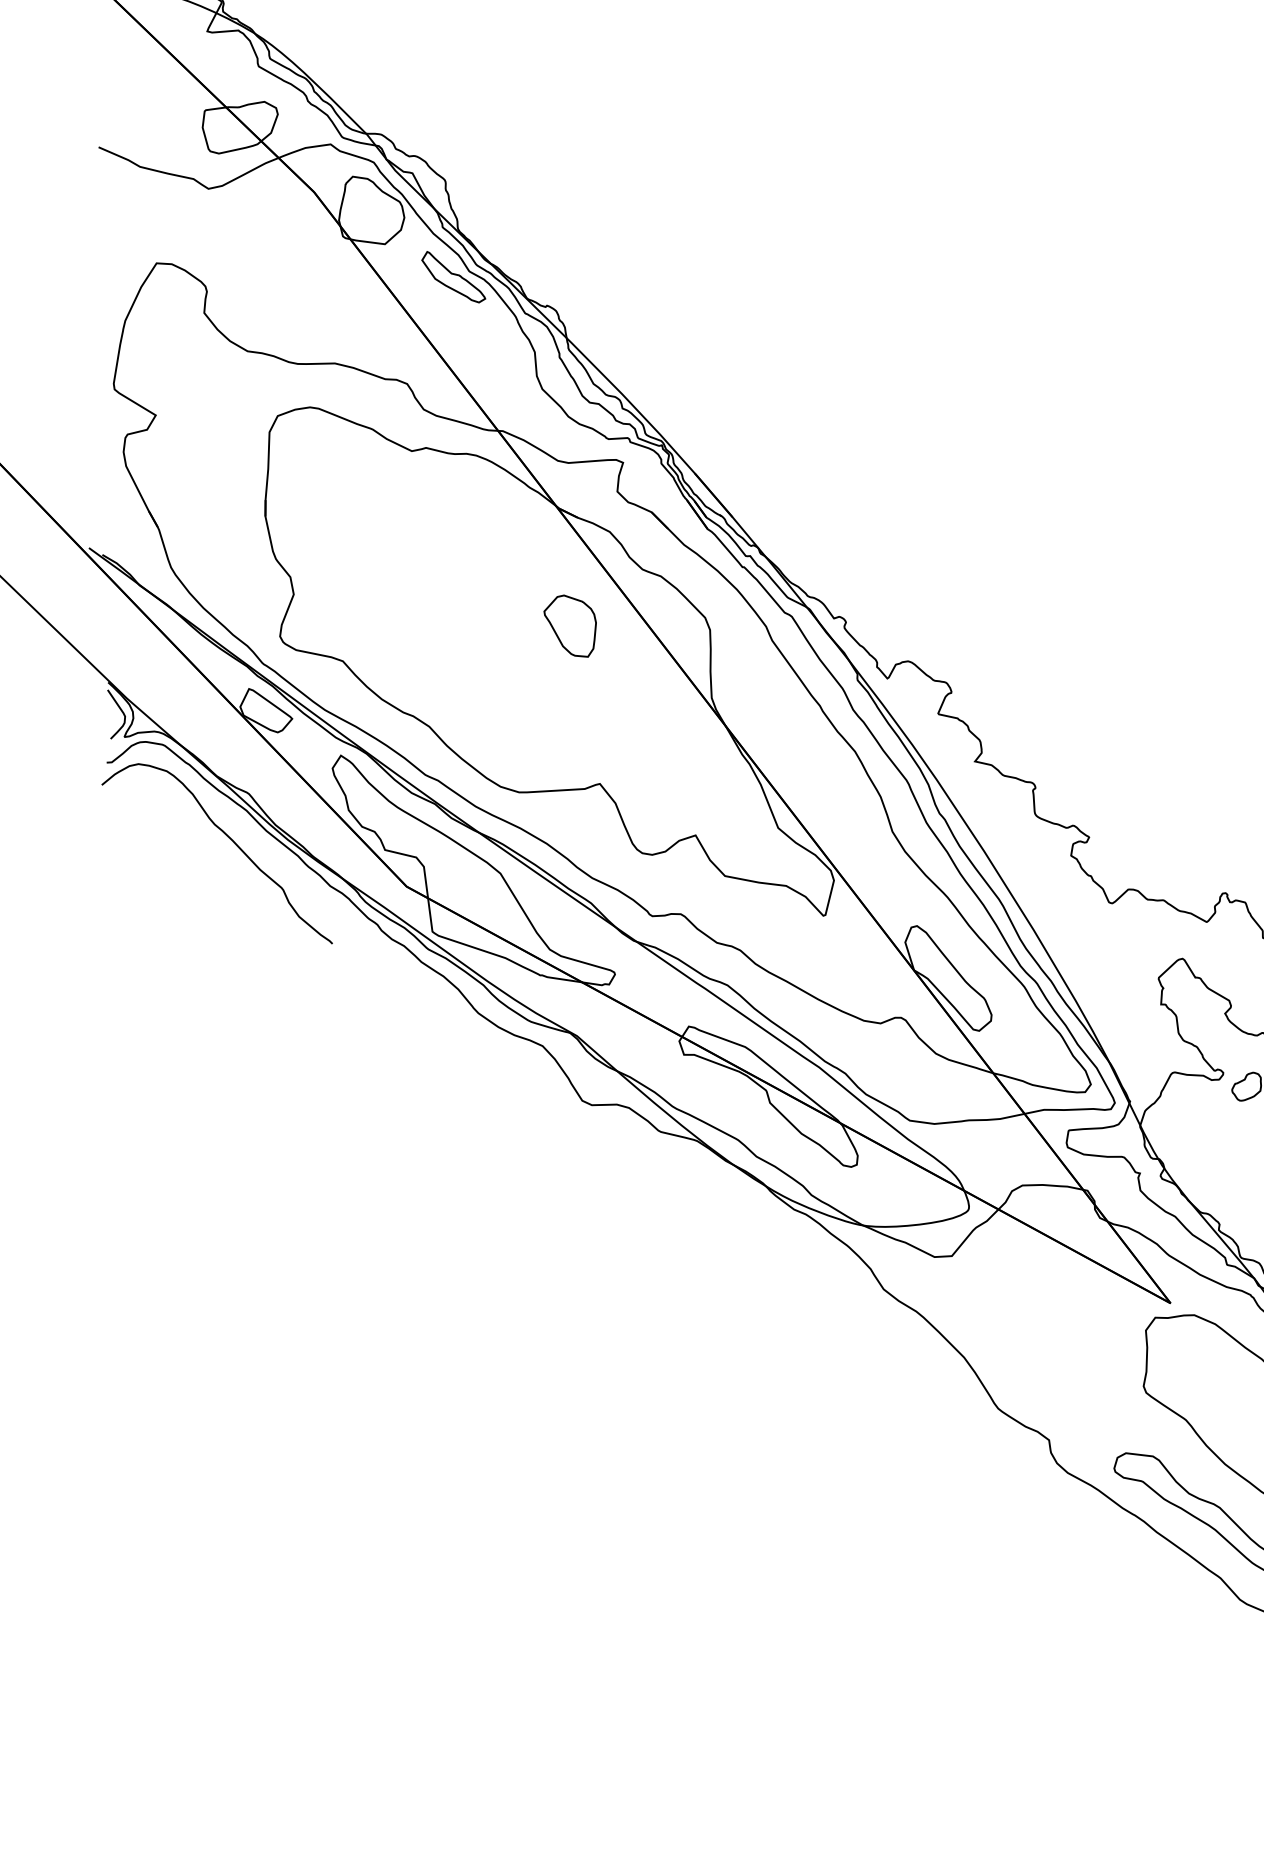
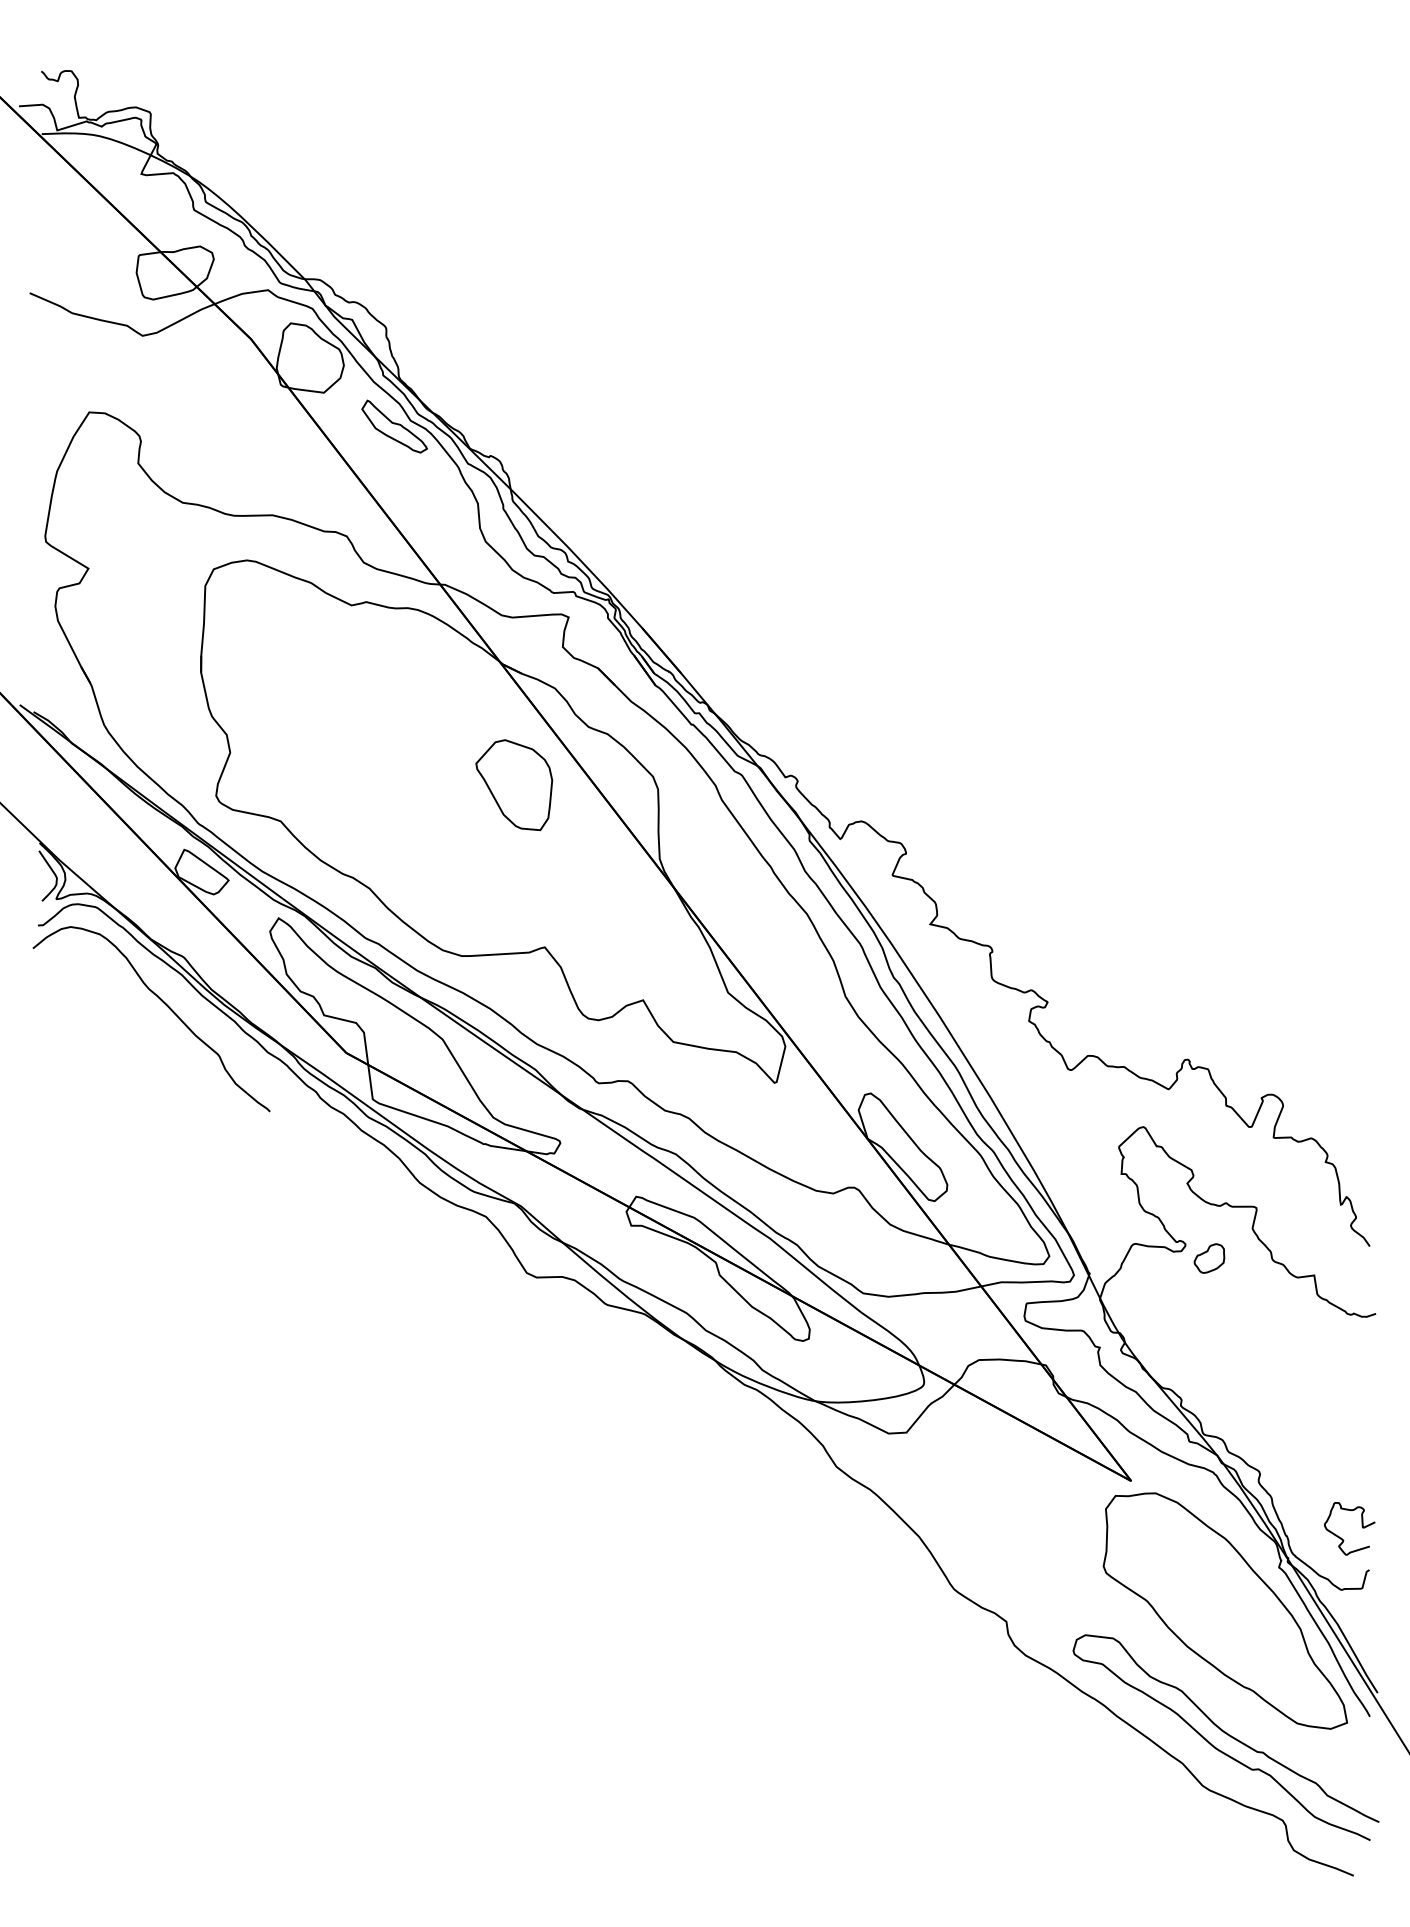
part: (570, 626) -> (514, 785), size x1.43

